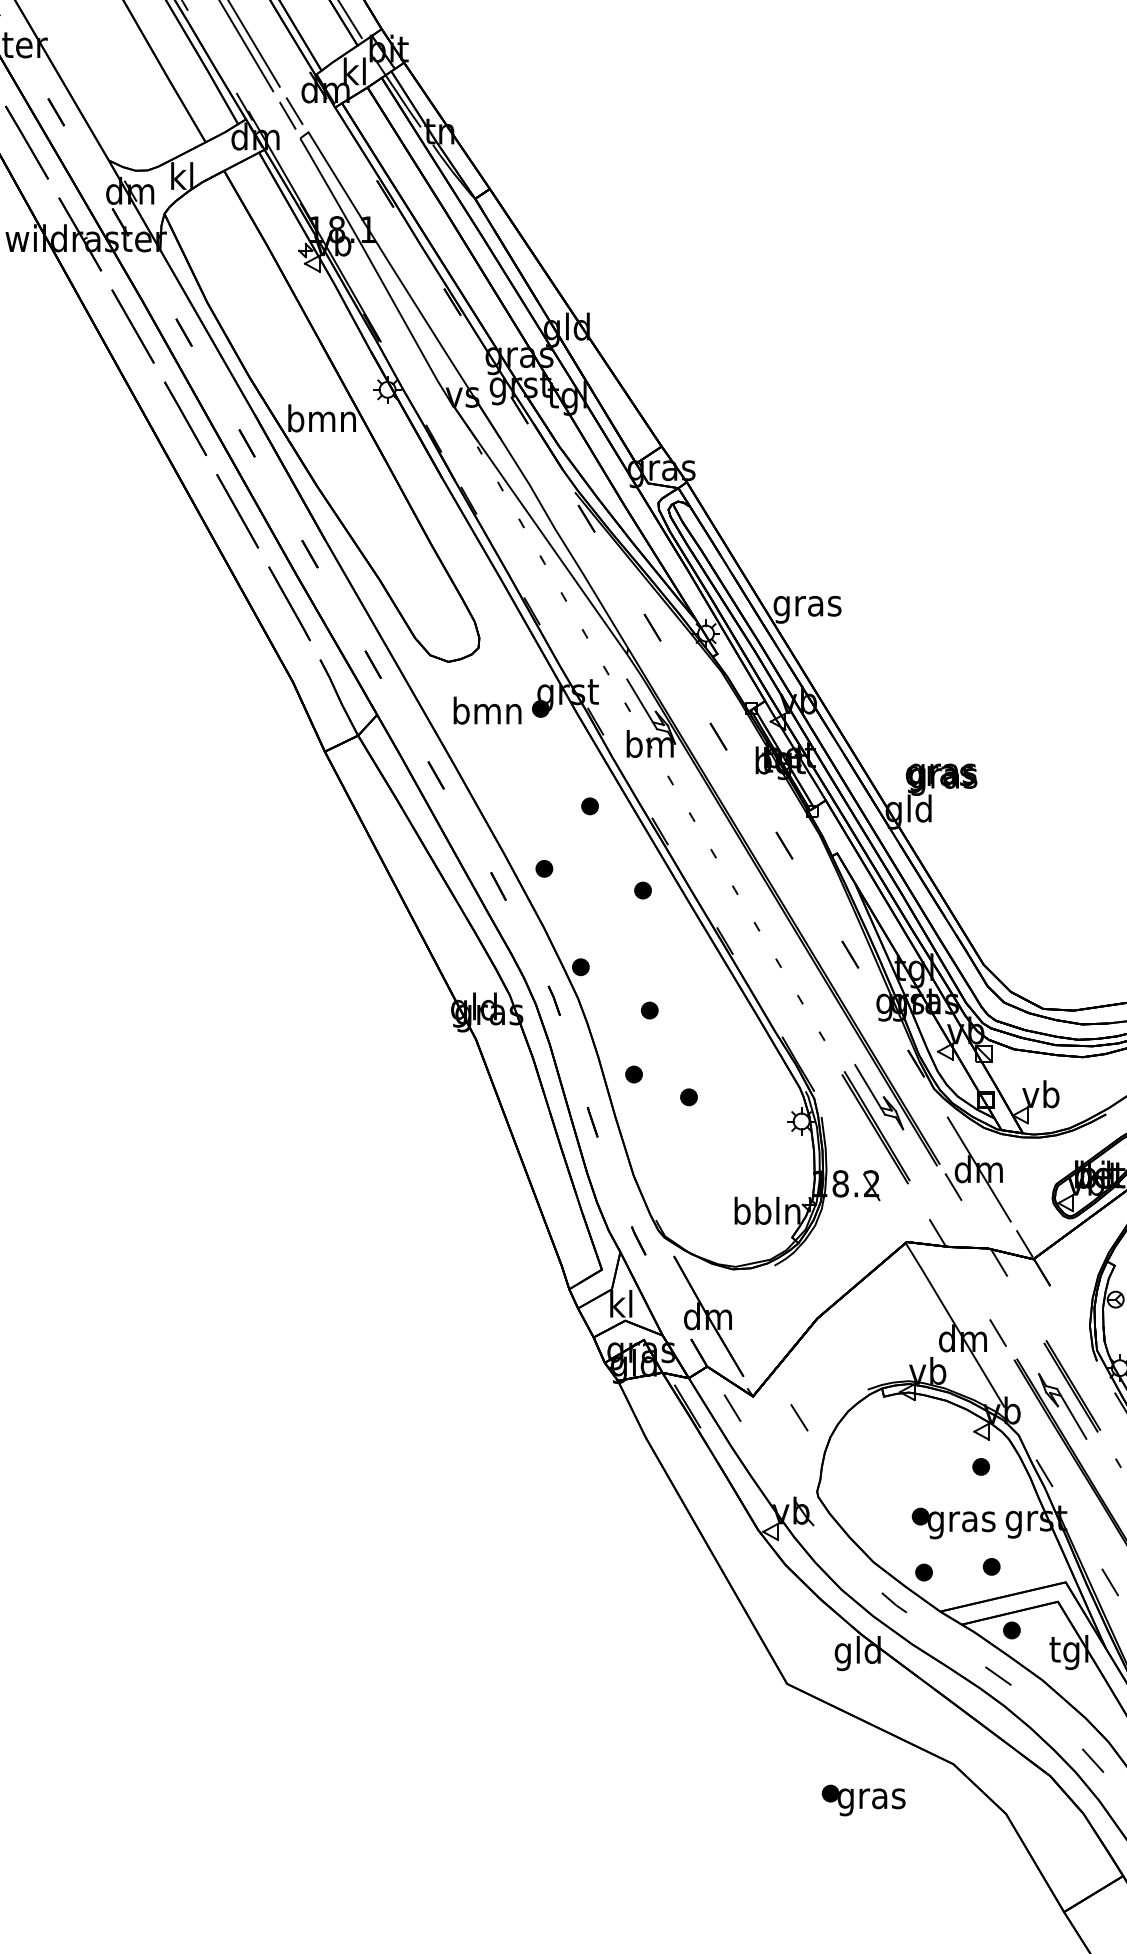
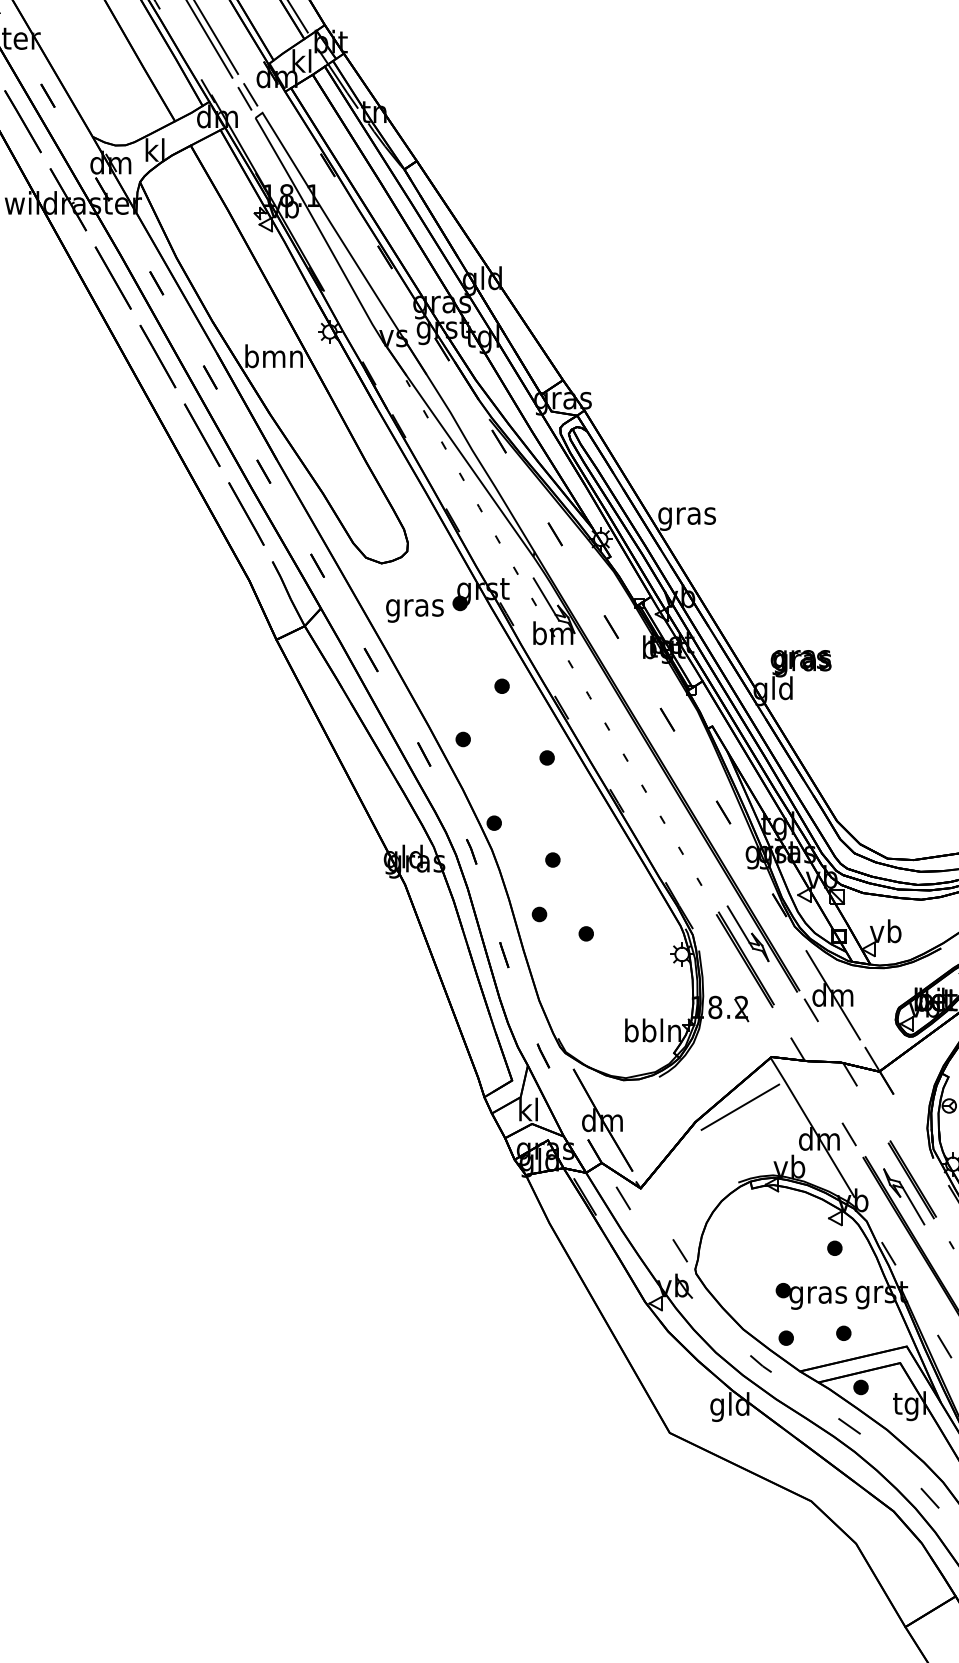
text: (487, 713) -> (414, 607), bmn -> gras
line: (869, 1300) -> (739, 1106), added
line: (799, 1417) -> (680, 1250), moved
part: (863, 1800) -> (734, 1532), removed

